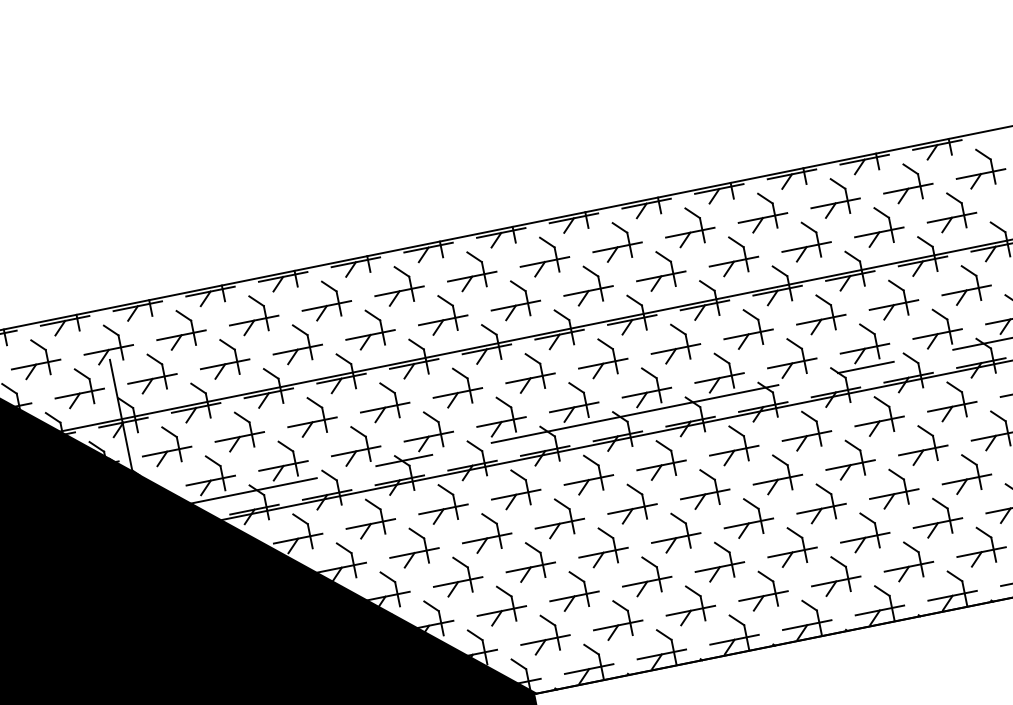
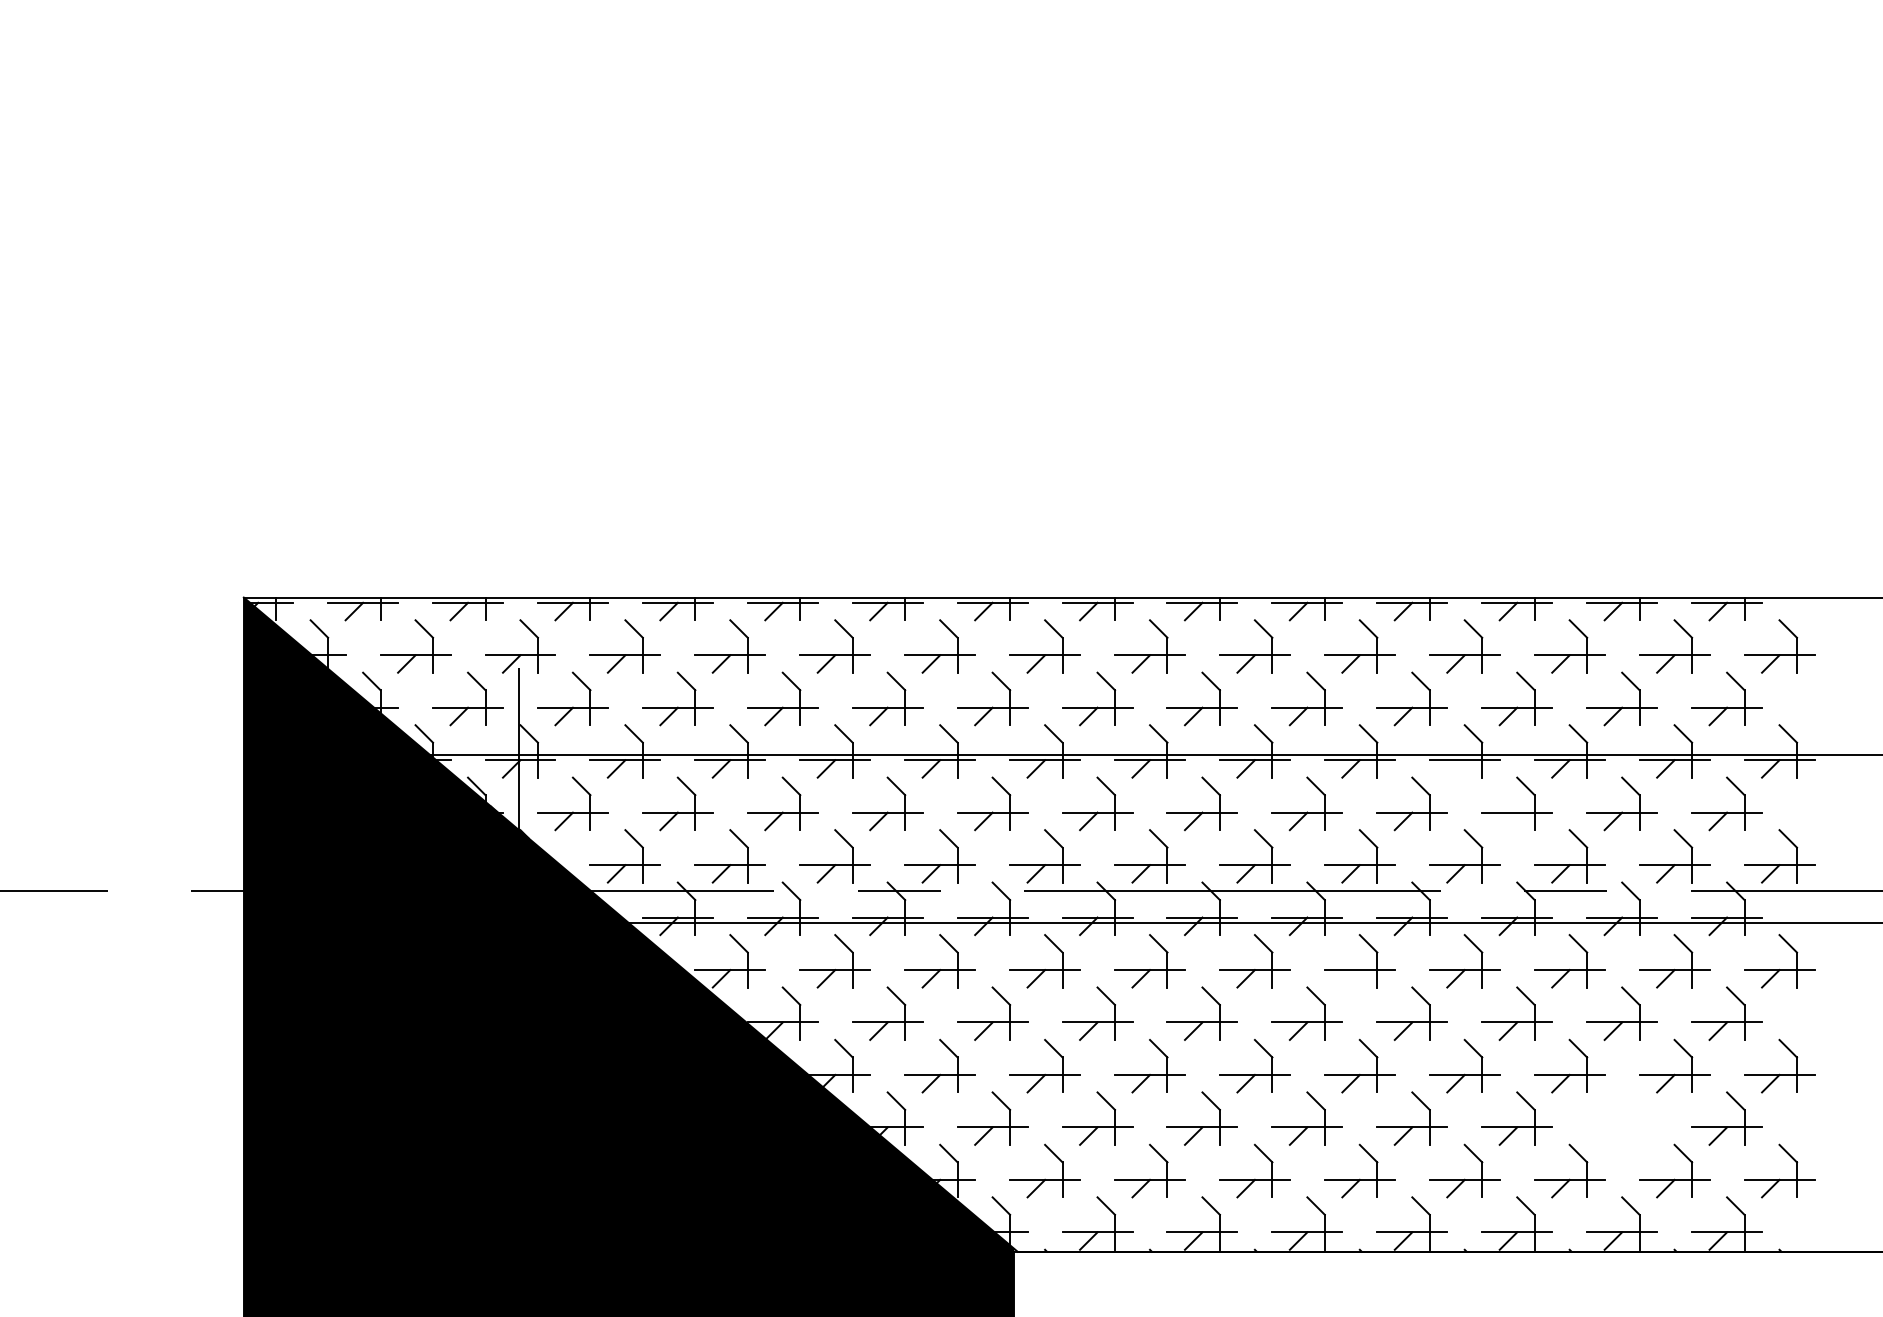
line: (772, 297) -> (1455, 768), removed
line: (816, 327) -> (1508, 821), removed
line: (728, 457) -> (1350, 978), removed
part: (937, 522) -> (1621, 1126), removed

